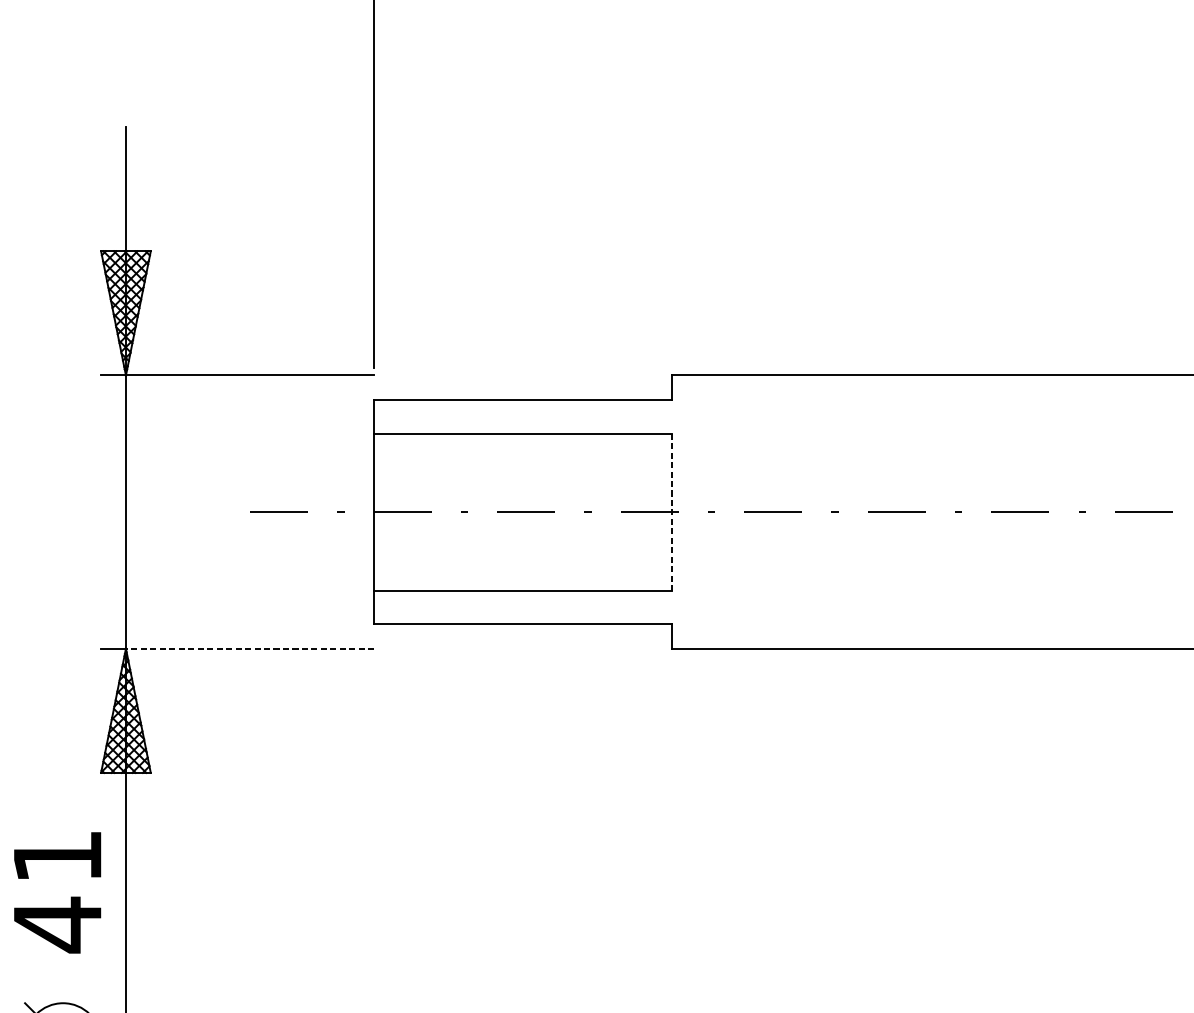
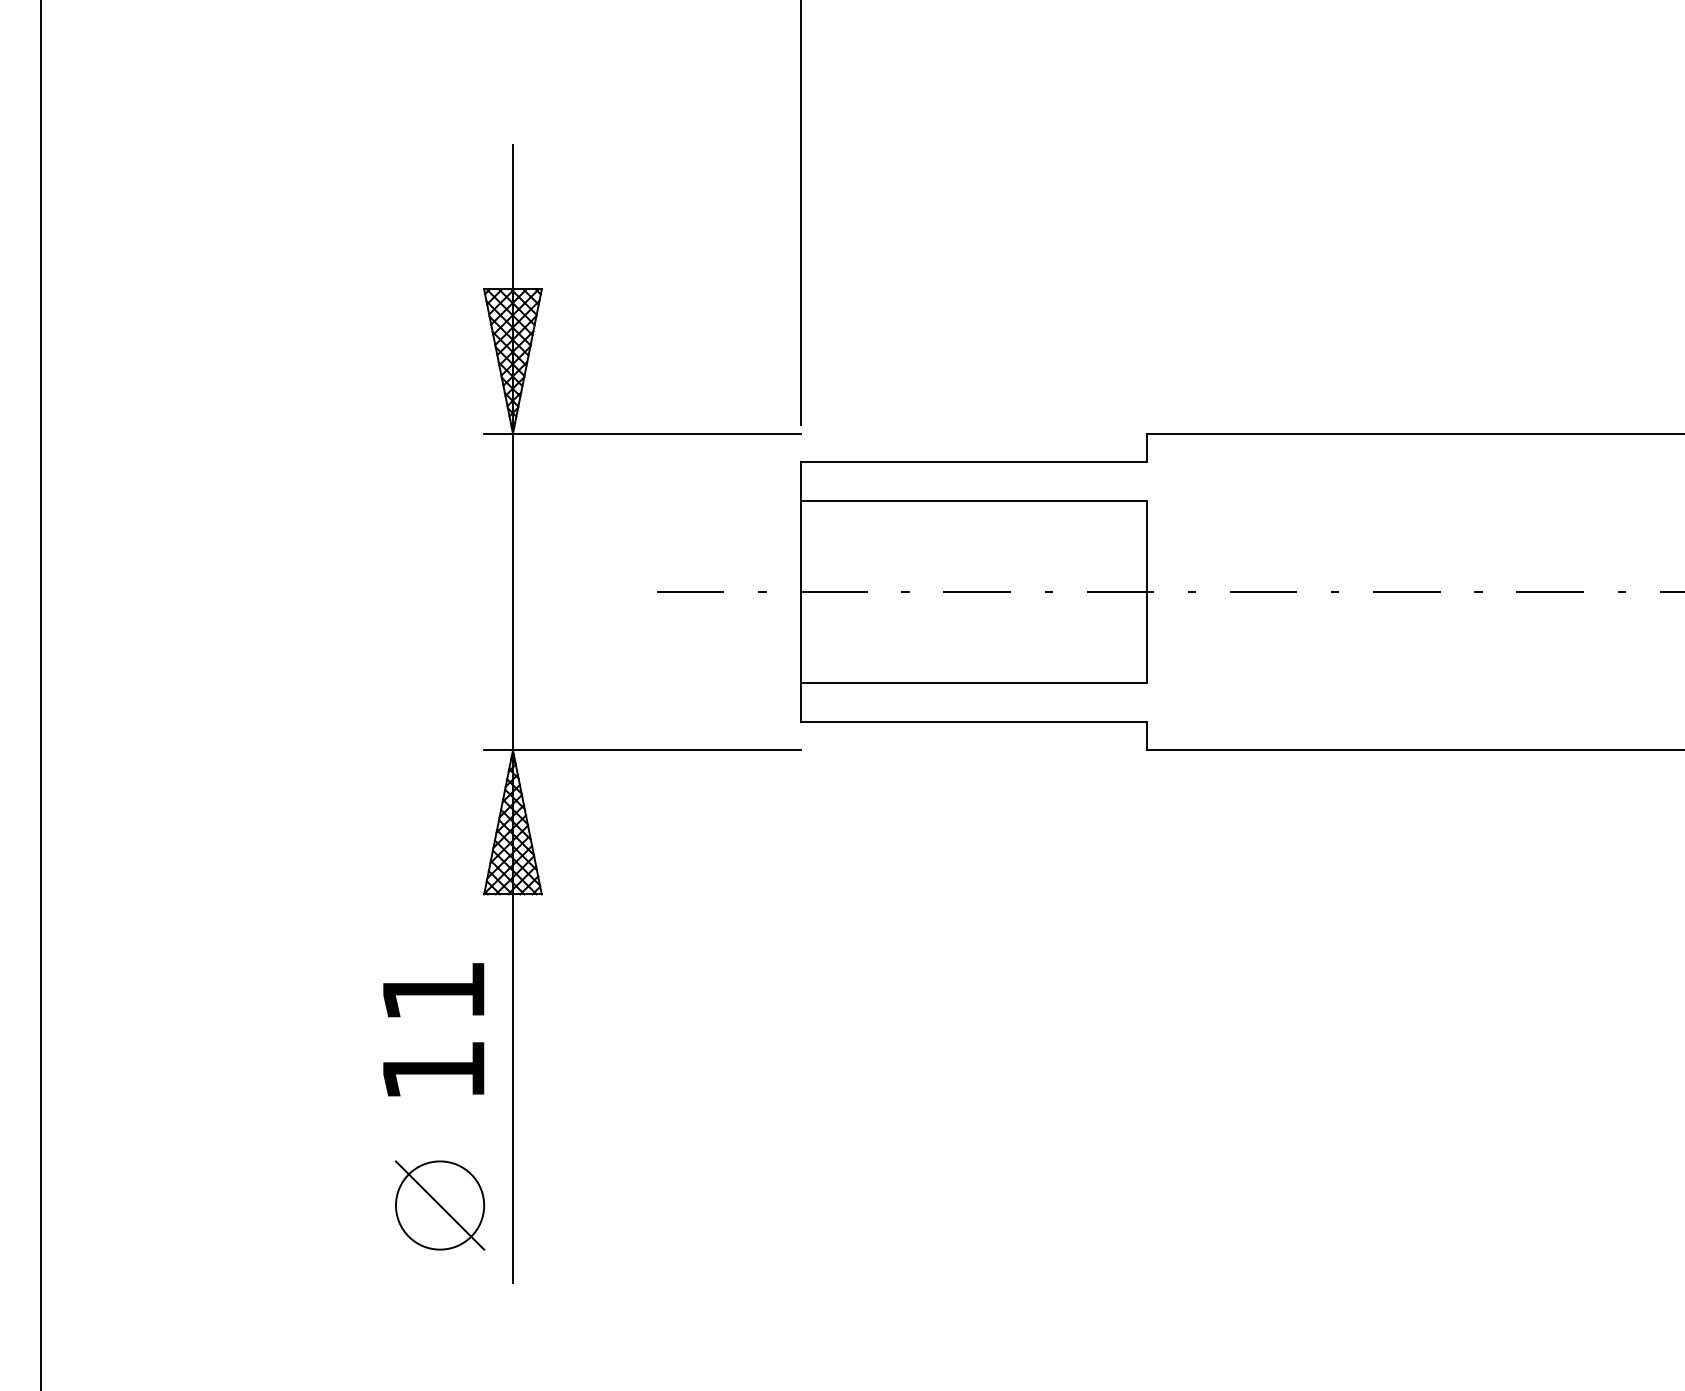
line: (672, 512) -> (1146, 592), dashed -> solid
line: (249, 648) -> (656, 750), dashed -> solid
text: (57, 924) -> (433, 1070), 41 -> 11

